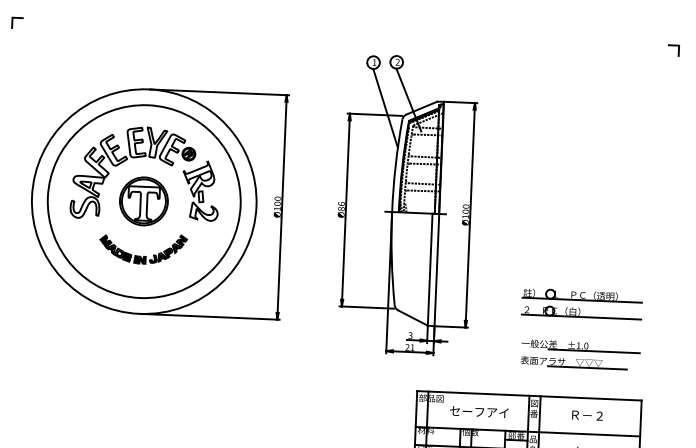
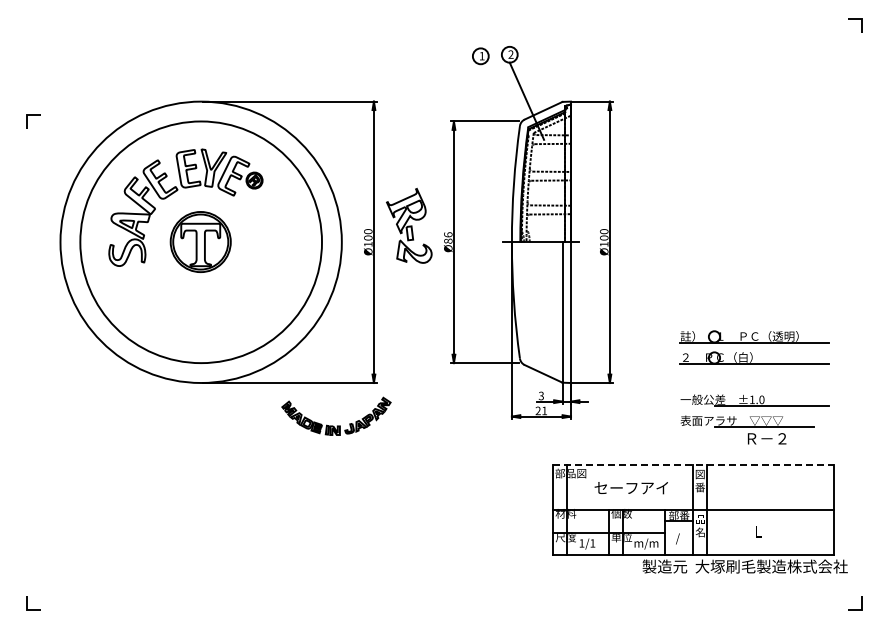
line: (17, 18) -> (33, 115), moved
line: (384, 108) -> (497, 112), removed
part: (200, 190) -> (409, 225), moved
part: (143, 256) -> (337, 425), moved
line: (529, 396) -> (693, 465), solid -> dashed
text: (587, 415) -> (767, 438), moved

